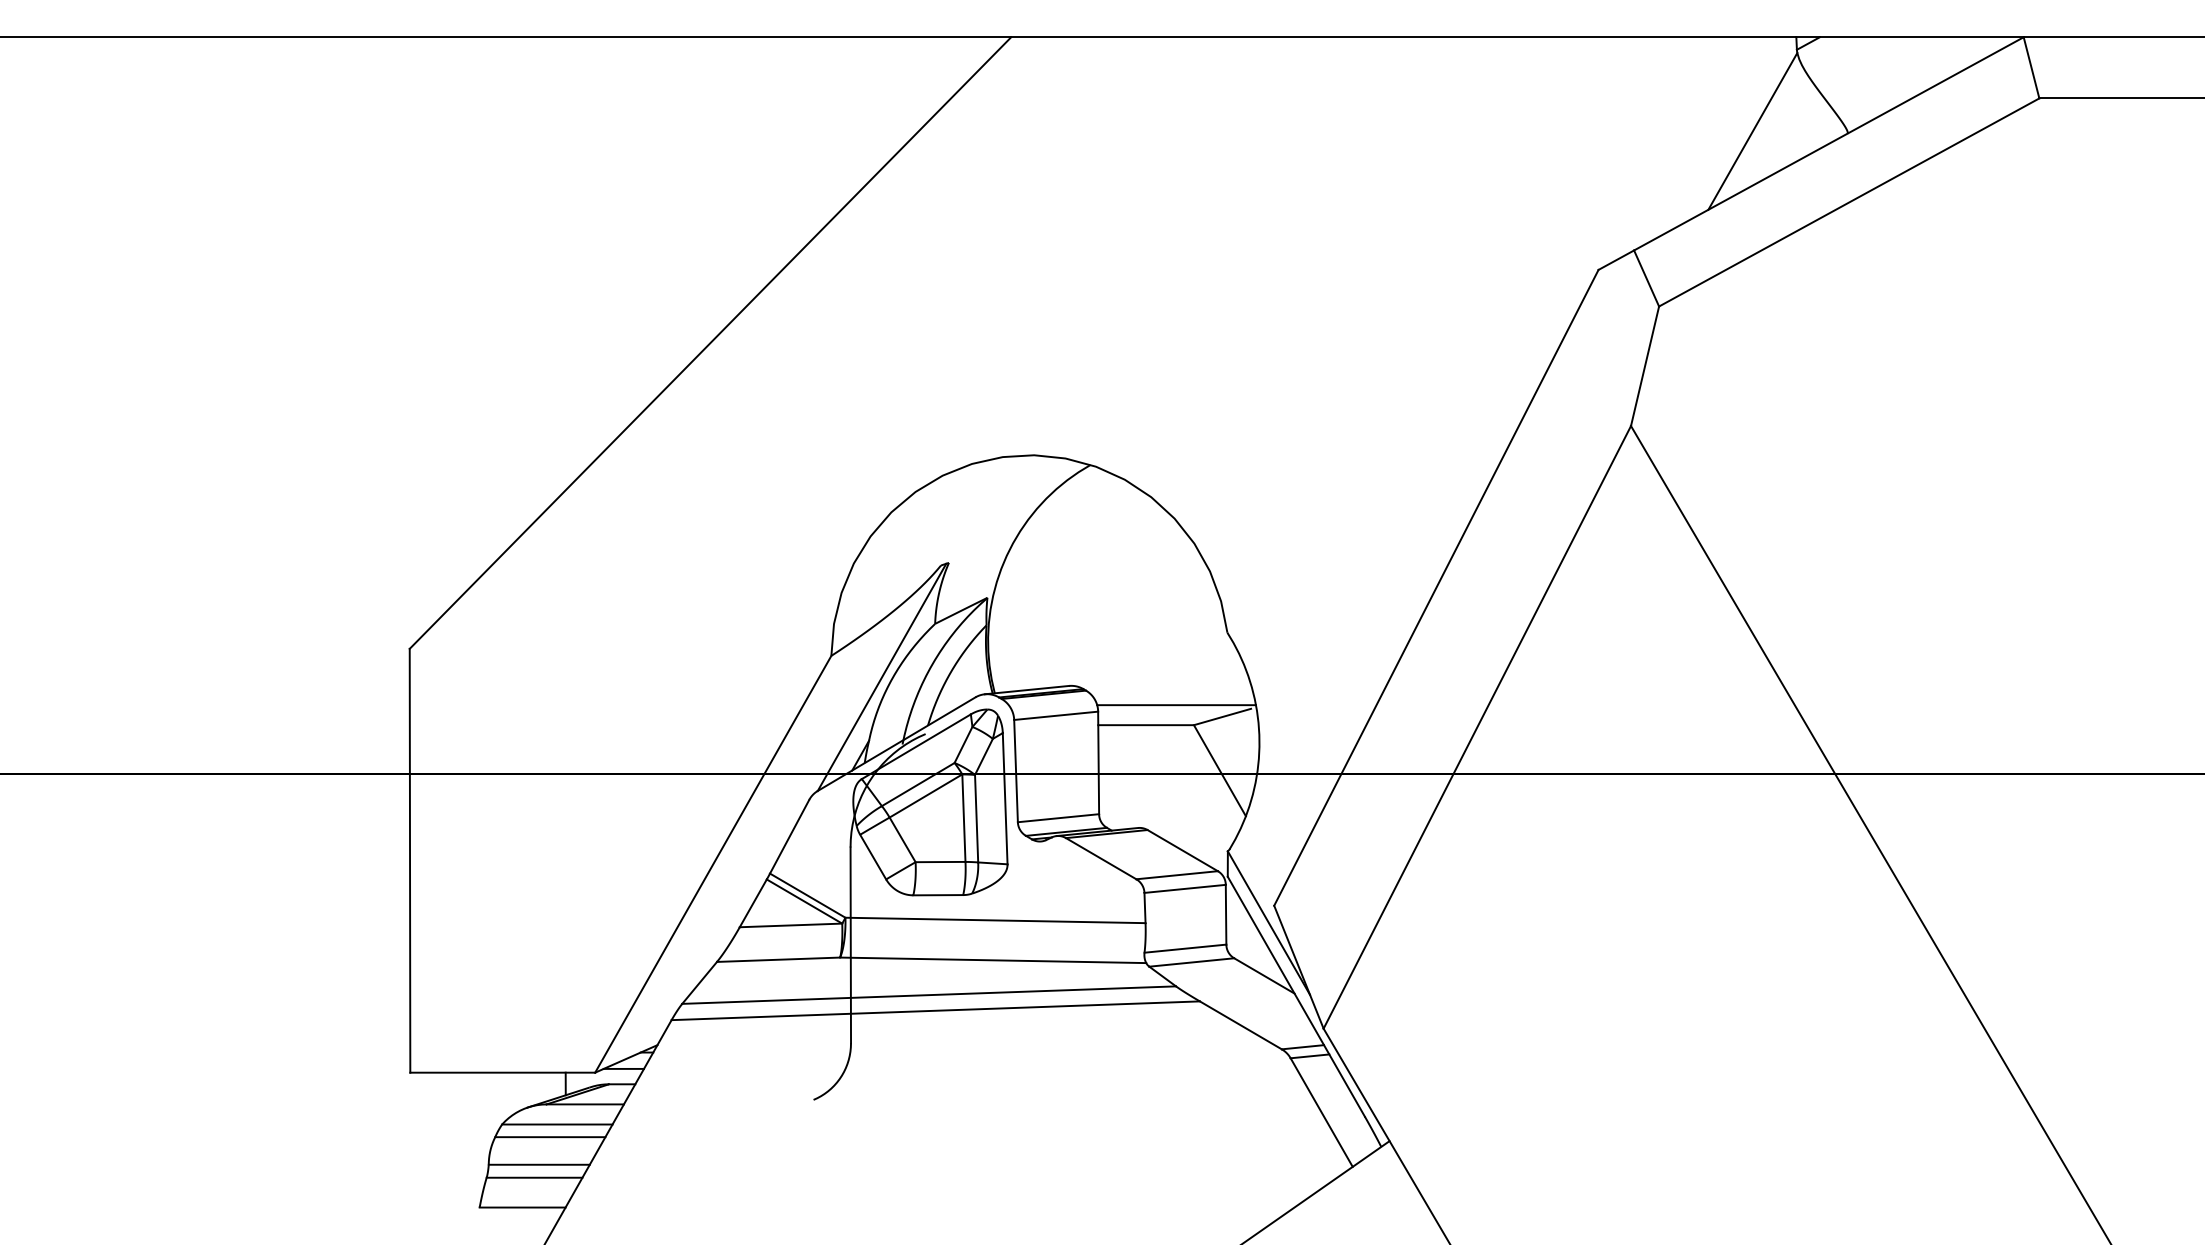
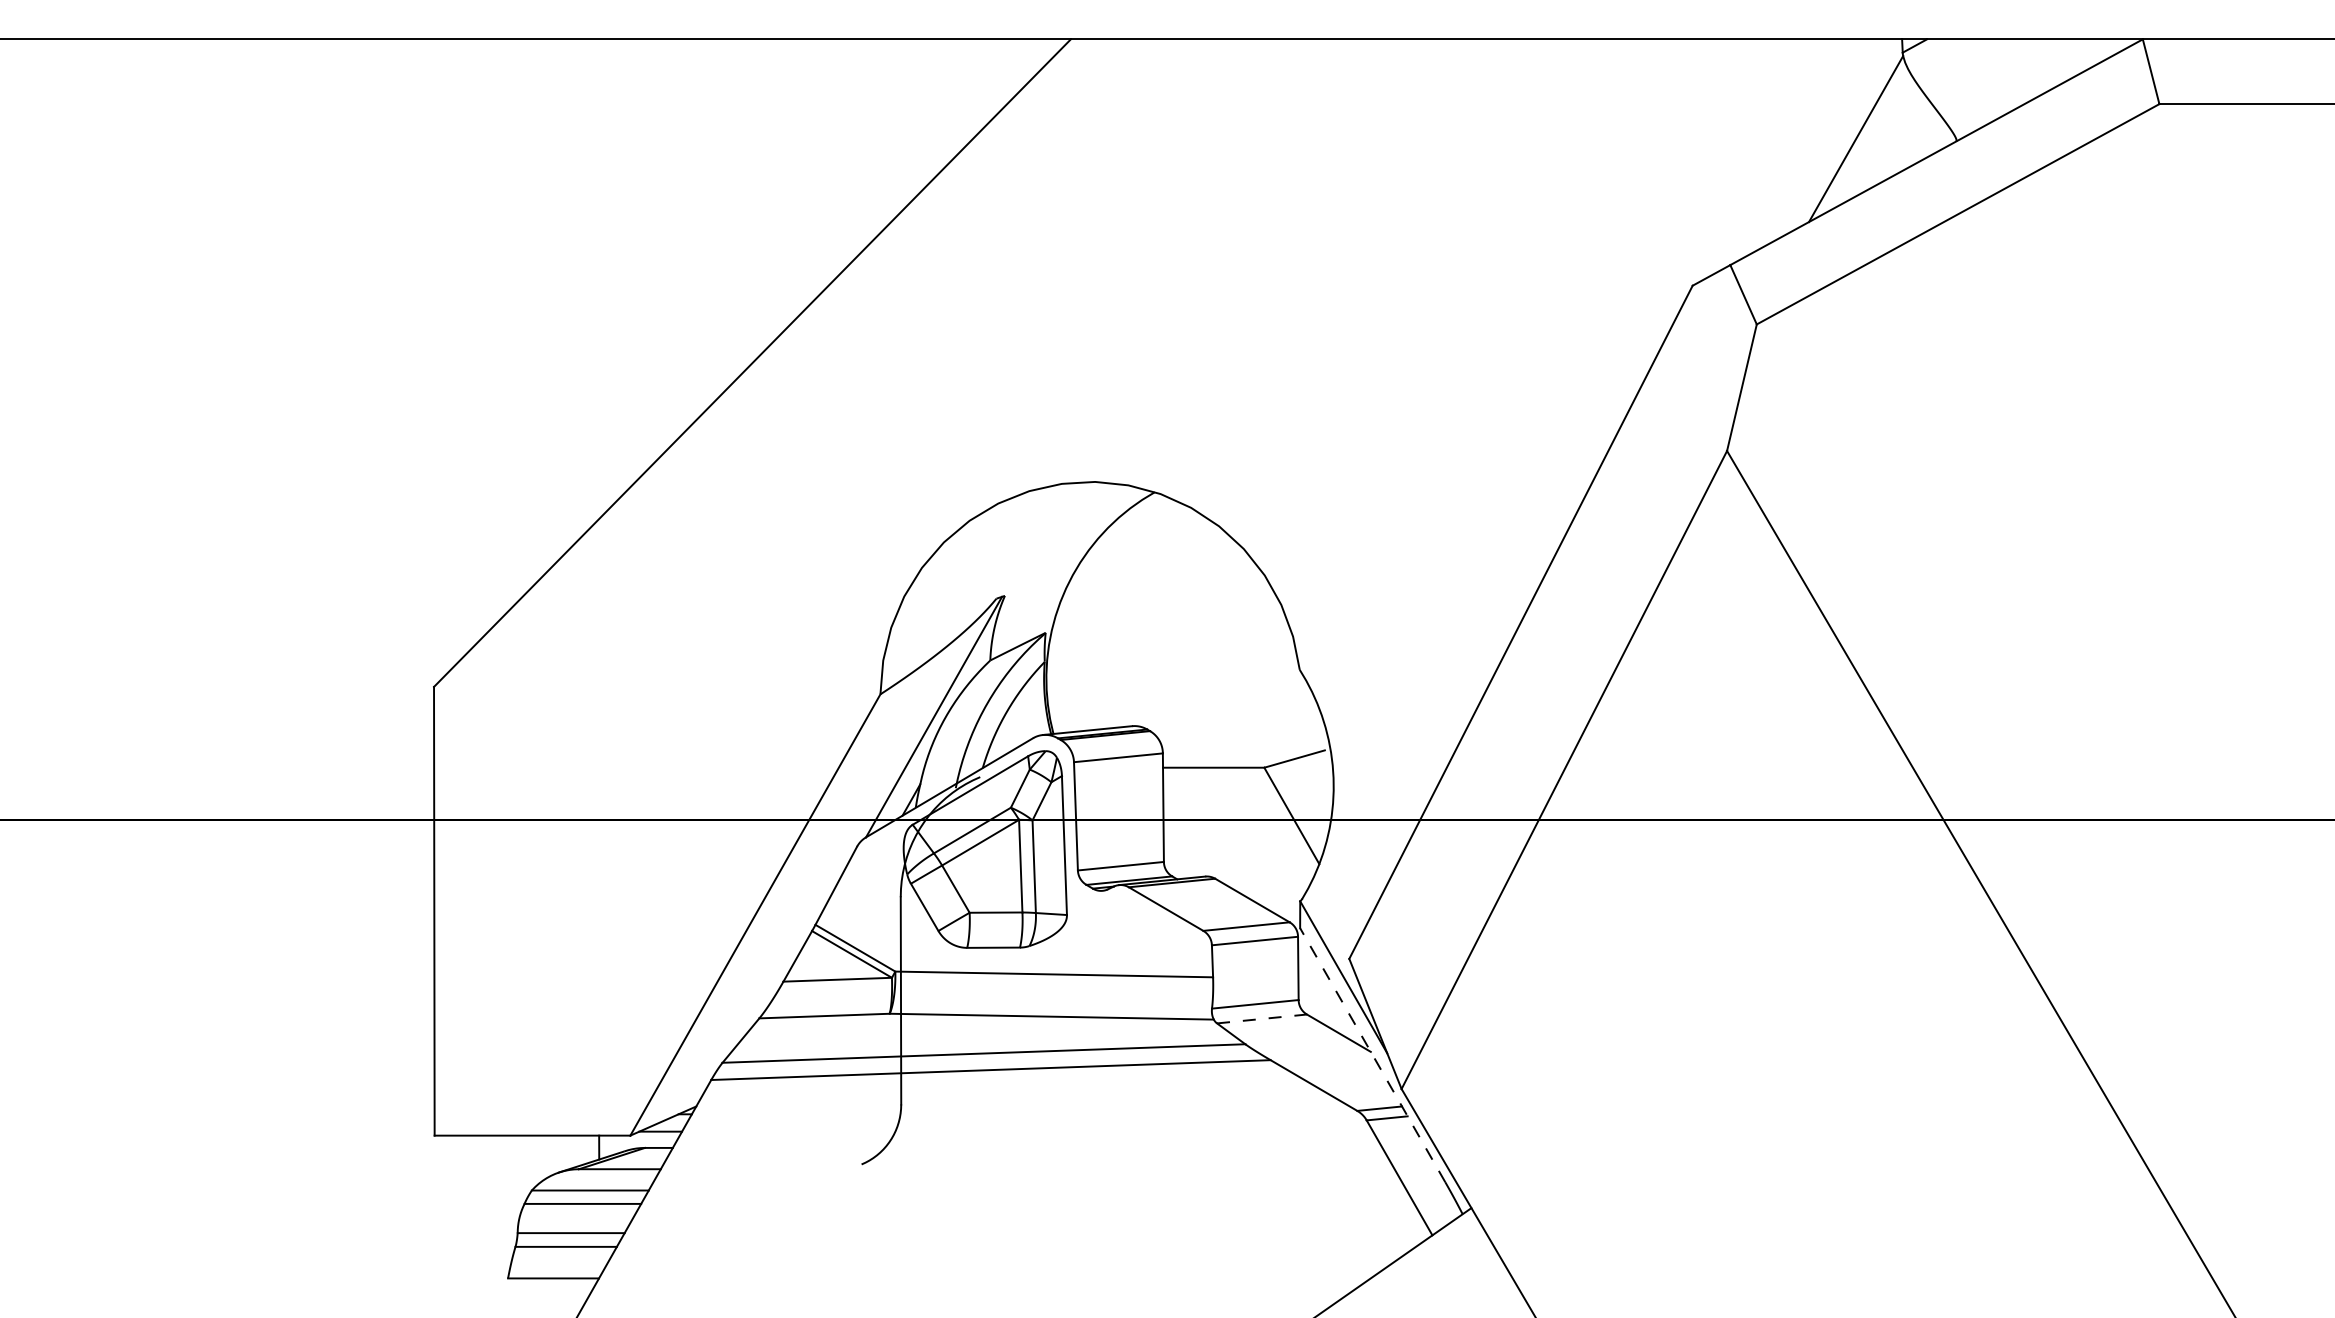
line: (1176, 705) -> (1245, 746), removed
line: (1192, 962) -> (1262, 1018), solid -> dashed
line: (1296, 996) -> (1372, 1054), solid -> dashed

